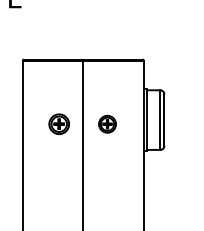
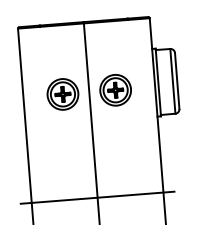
part: (59, 124) -> (63, 94), size x1.43
part: (107, 124) -> (115, 90), size x1.67
line: (82, 221) -> (96, 198), added

